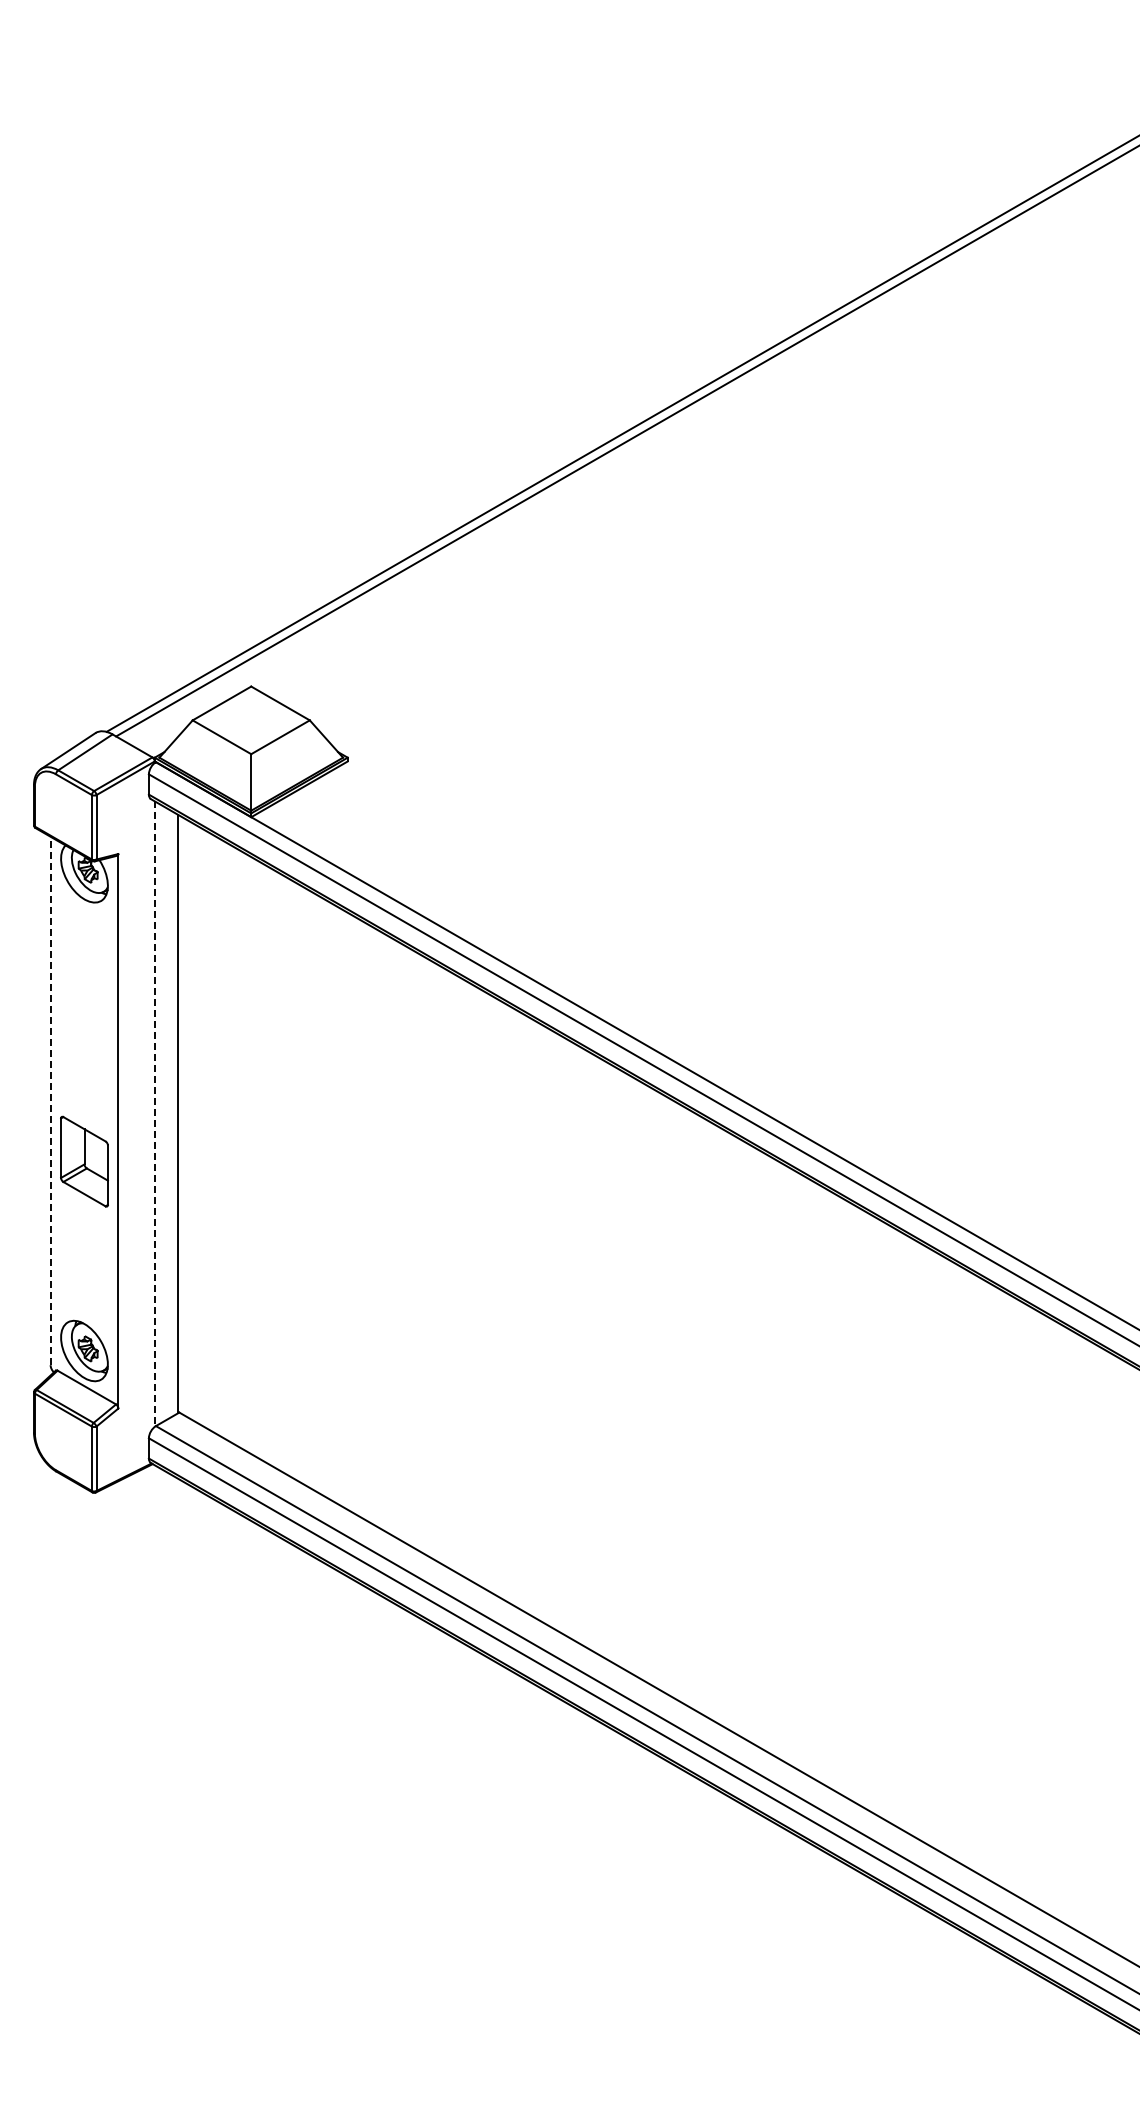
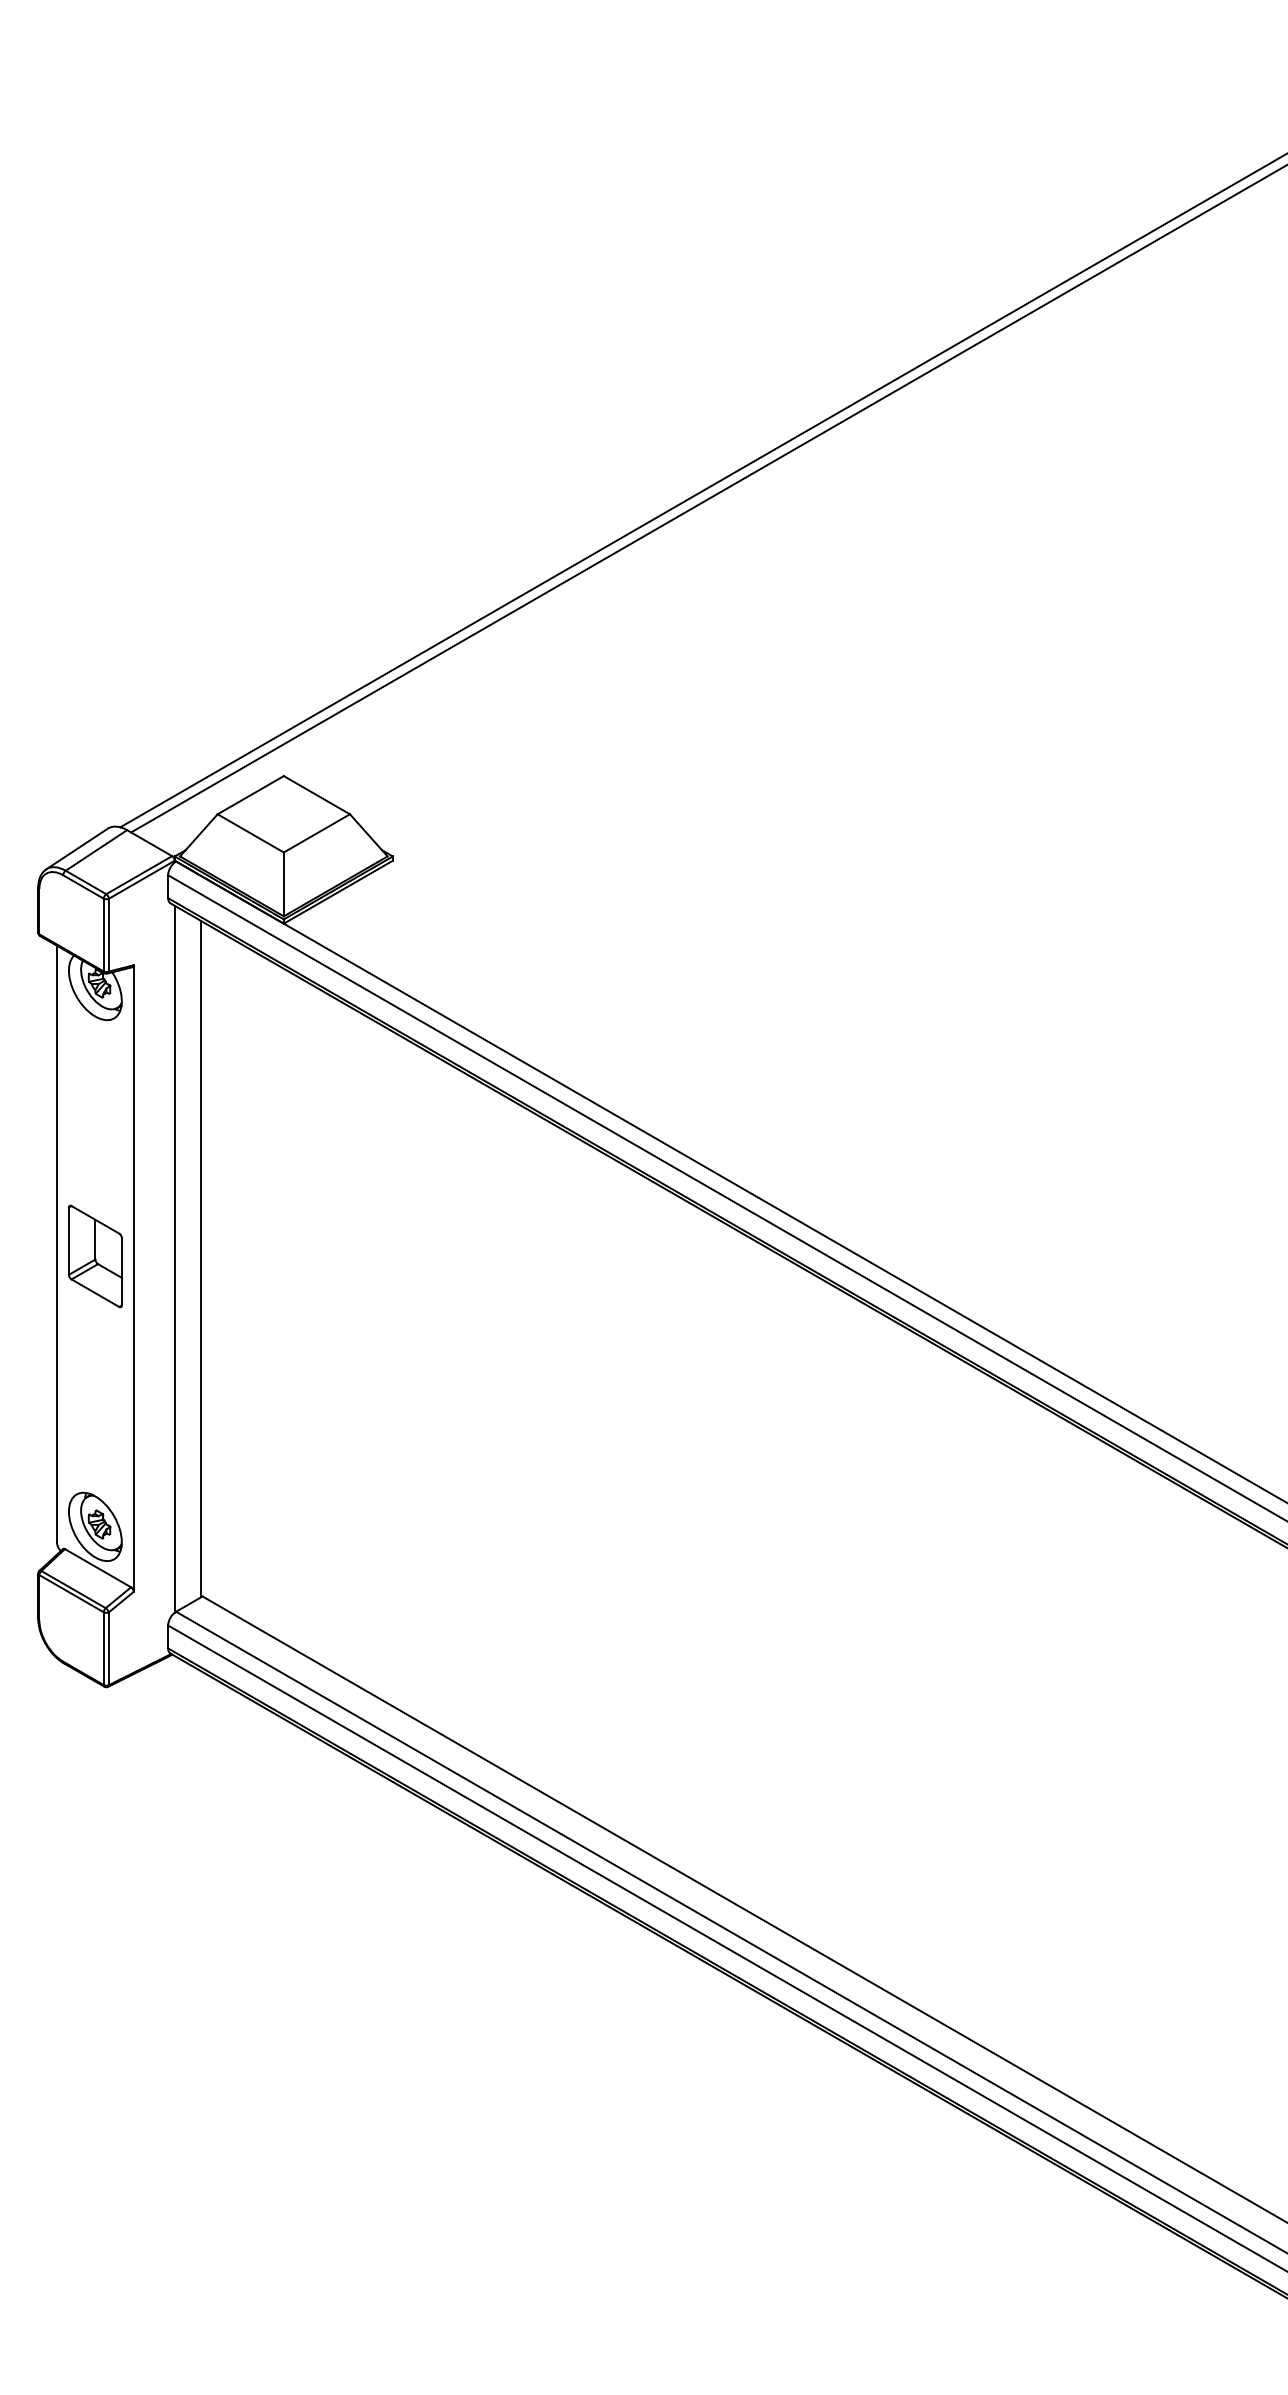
line: (50, 1100) -> (56, 1243), dashed -> solid
line: (154, 1114) -> (174, 1259), dashed -> solid
part: (84, 1161) -> (95, 1256), moved

